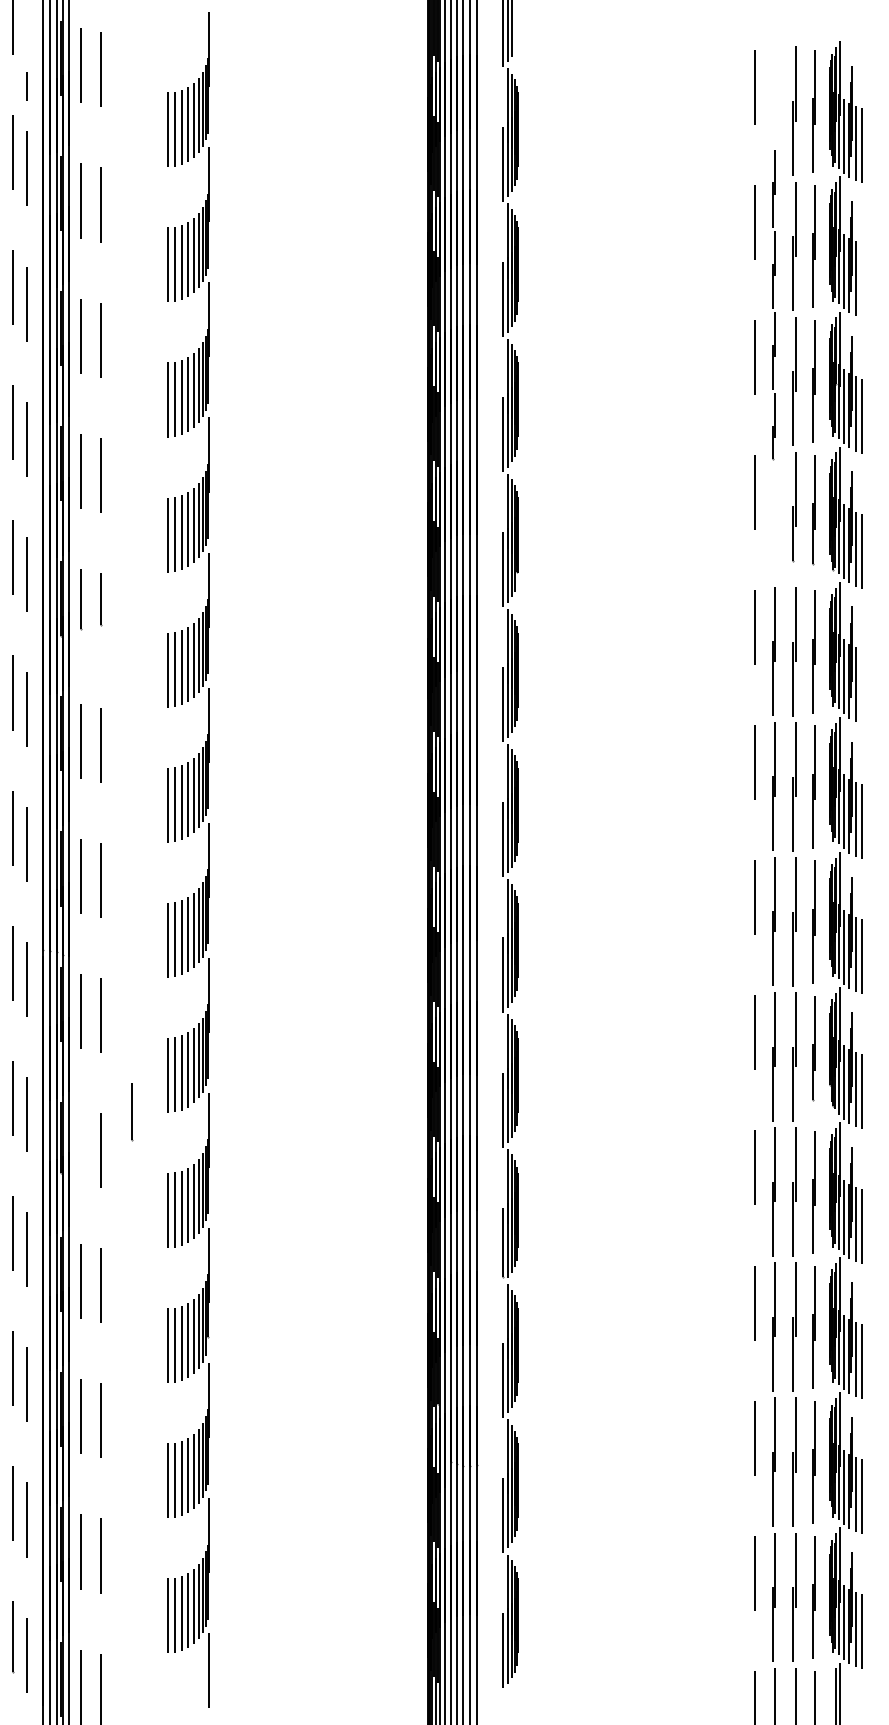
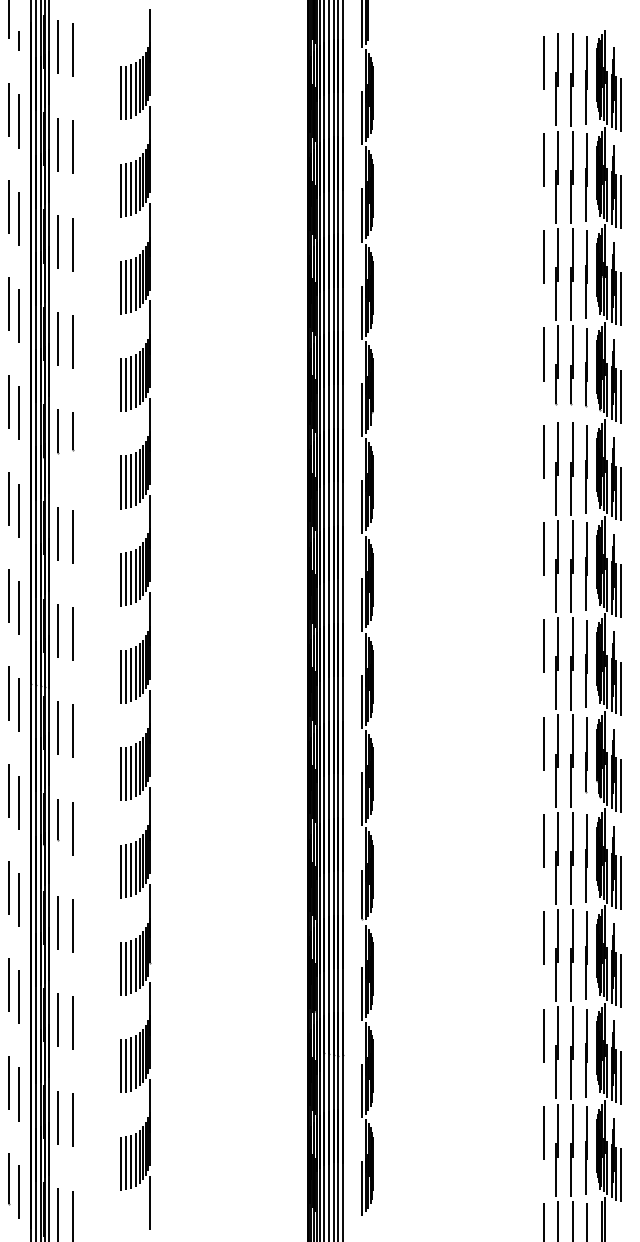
line: (25, 85) -> (18, 40), moved
line: (863, 281) -> (621, 202), added
part: (772, 305) -> (556, 219), size x1.67
line: (863, 686) -> (621, 494), added
line: (132, 1113) -> (58, 820), moved

